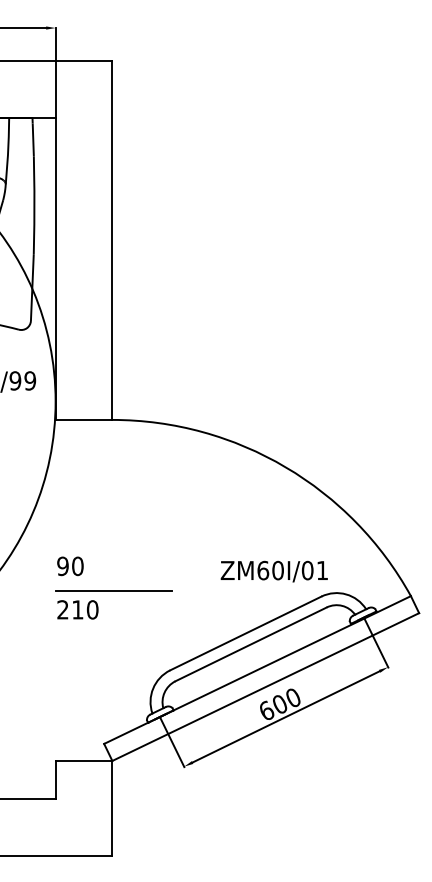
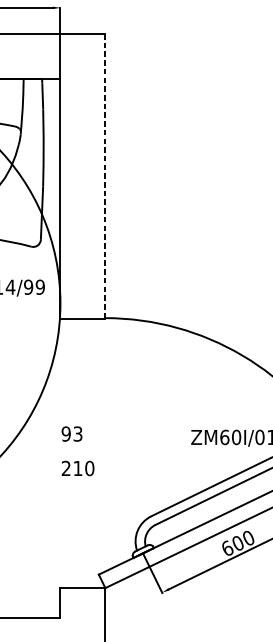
line: (112, 240) -> (105, 176), solid -> dashed
text: (77, 566) -> (77, 434), 90 -> 93
line: (113, 590) -> (106, 453), removed

